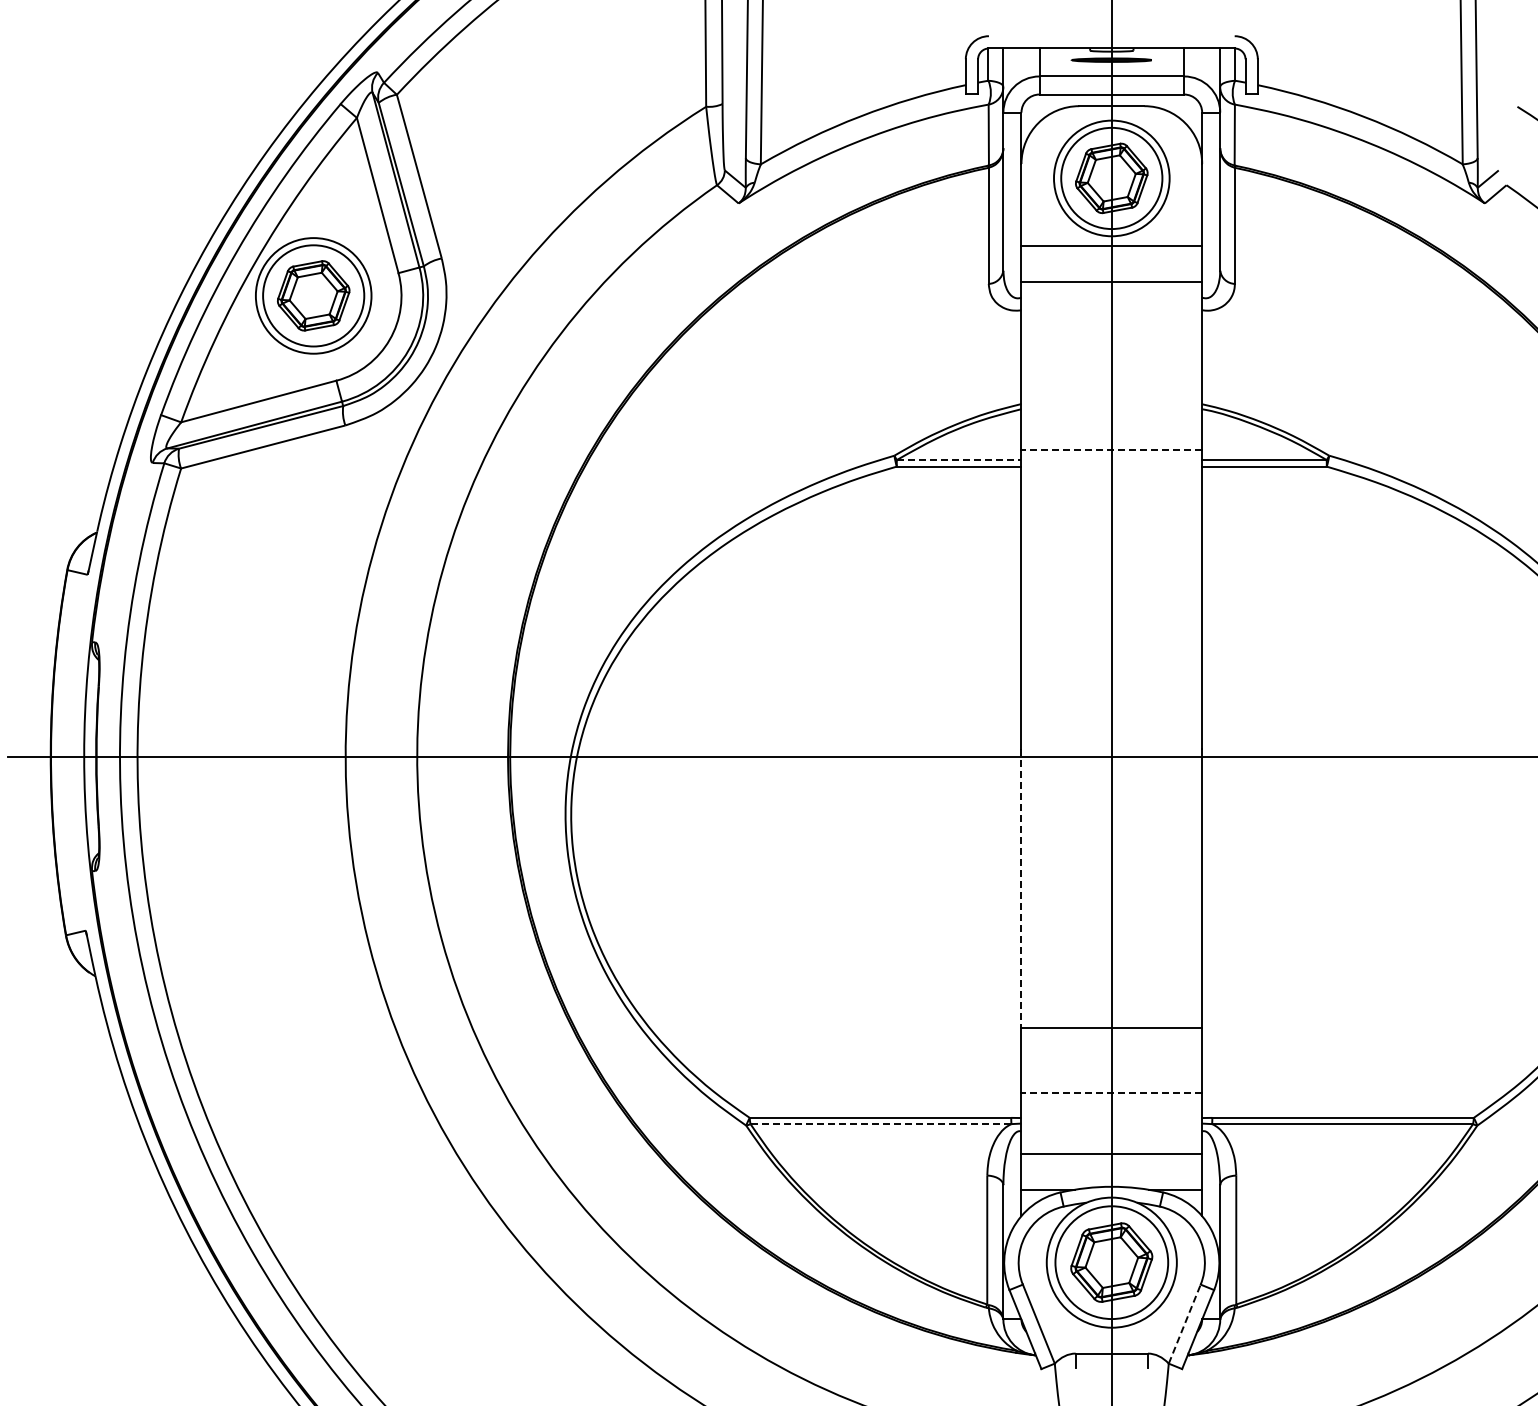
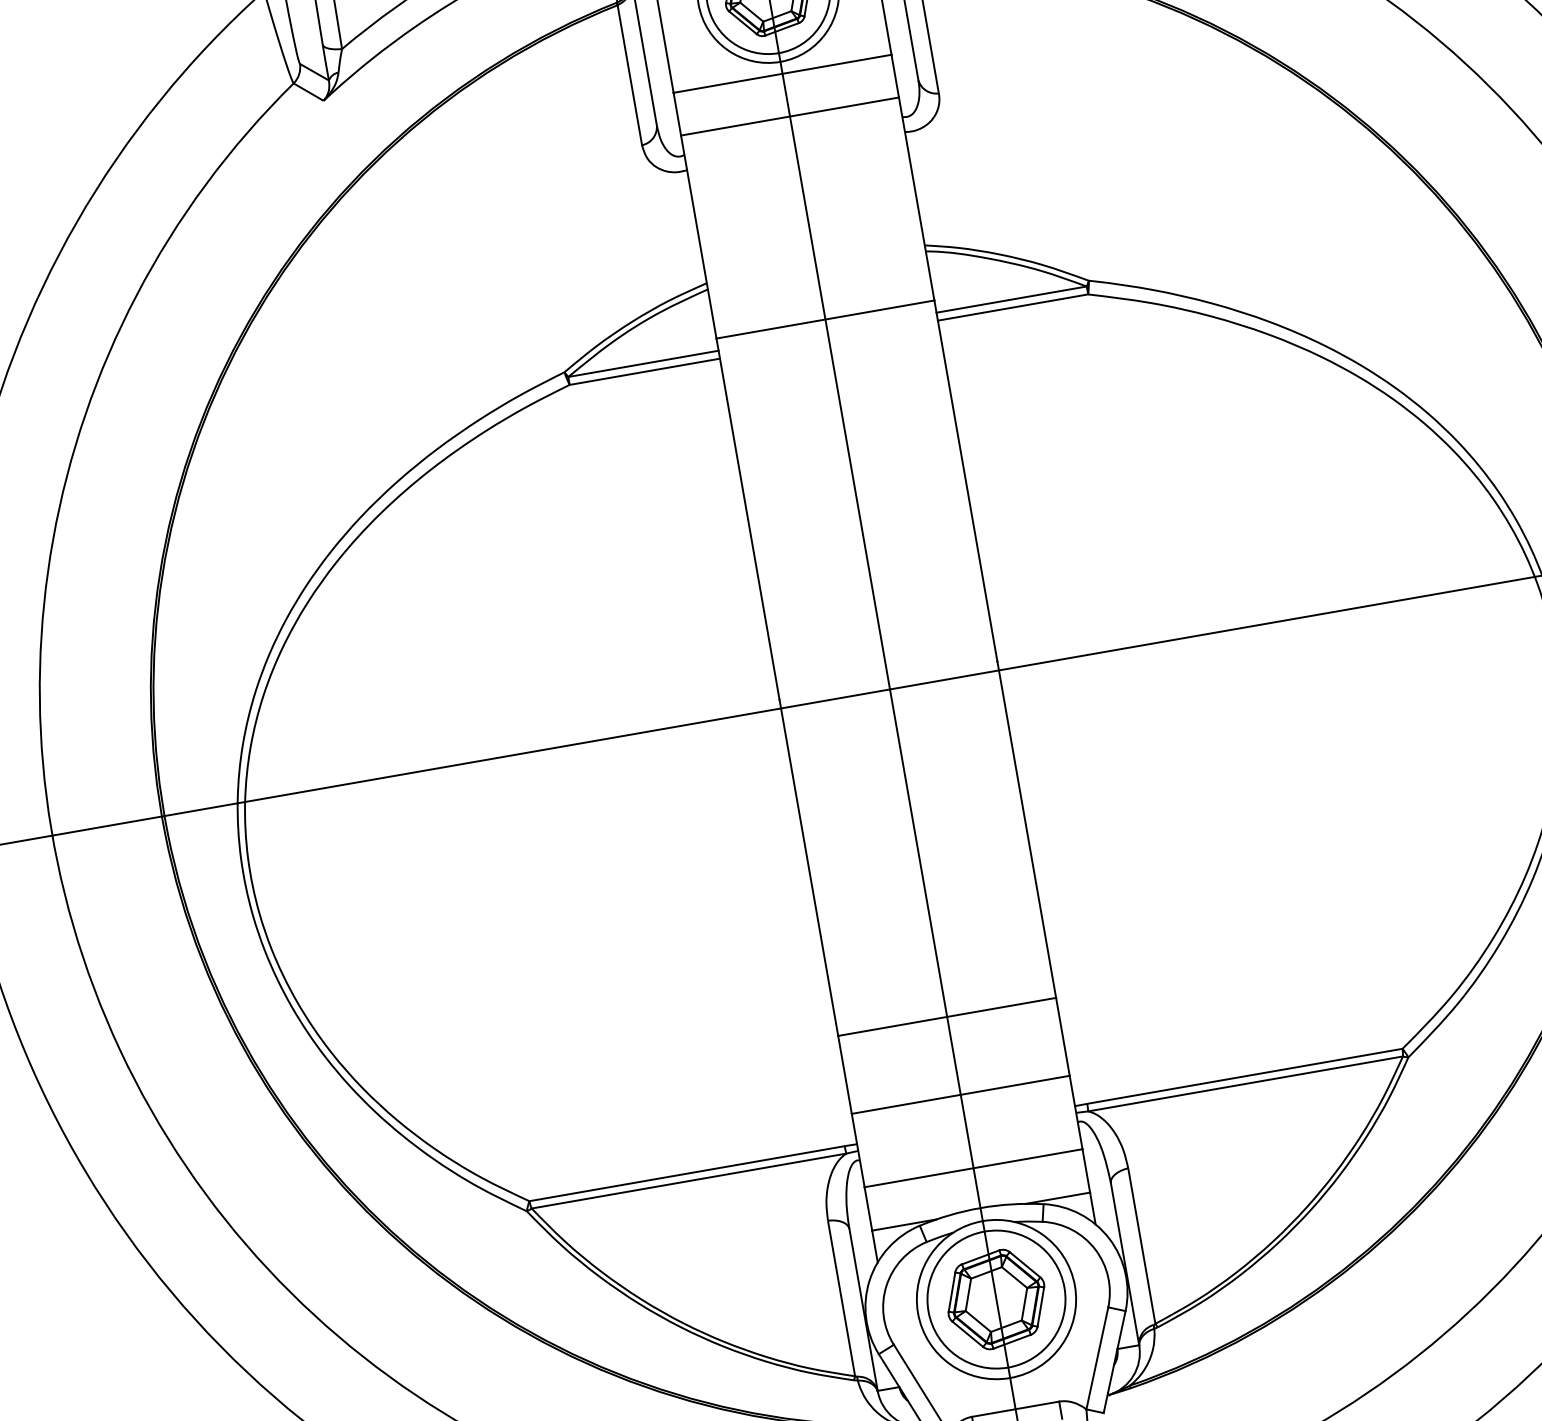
line: (1111, 449) -> (824, 319), dashed -> solid
line: (959, 460) -> (643, 364), dashed -> solid
line: (1021, 889) -> (809, 868), dashed -> solid
line: (1111, 1092) -> (960, 1094), dashed -> solid
line: (880, 1124) -> (688, 1181), dashed -> solid
line: (1184, 1324) -> (1097, 1358), dashed -> solid

